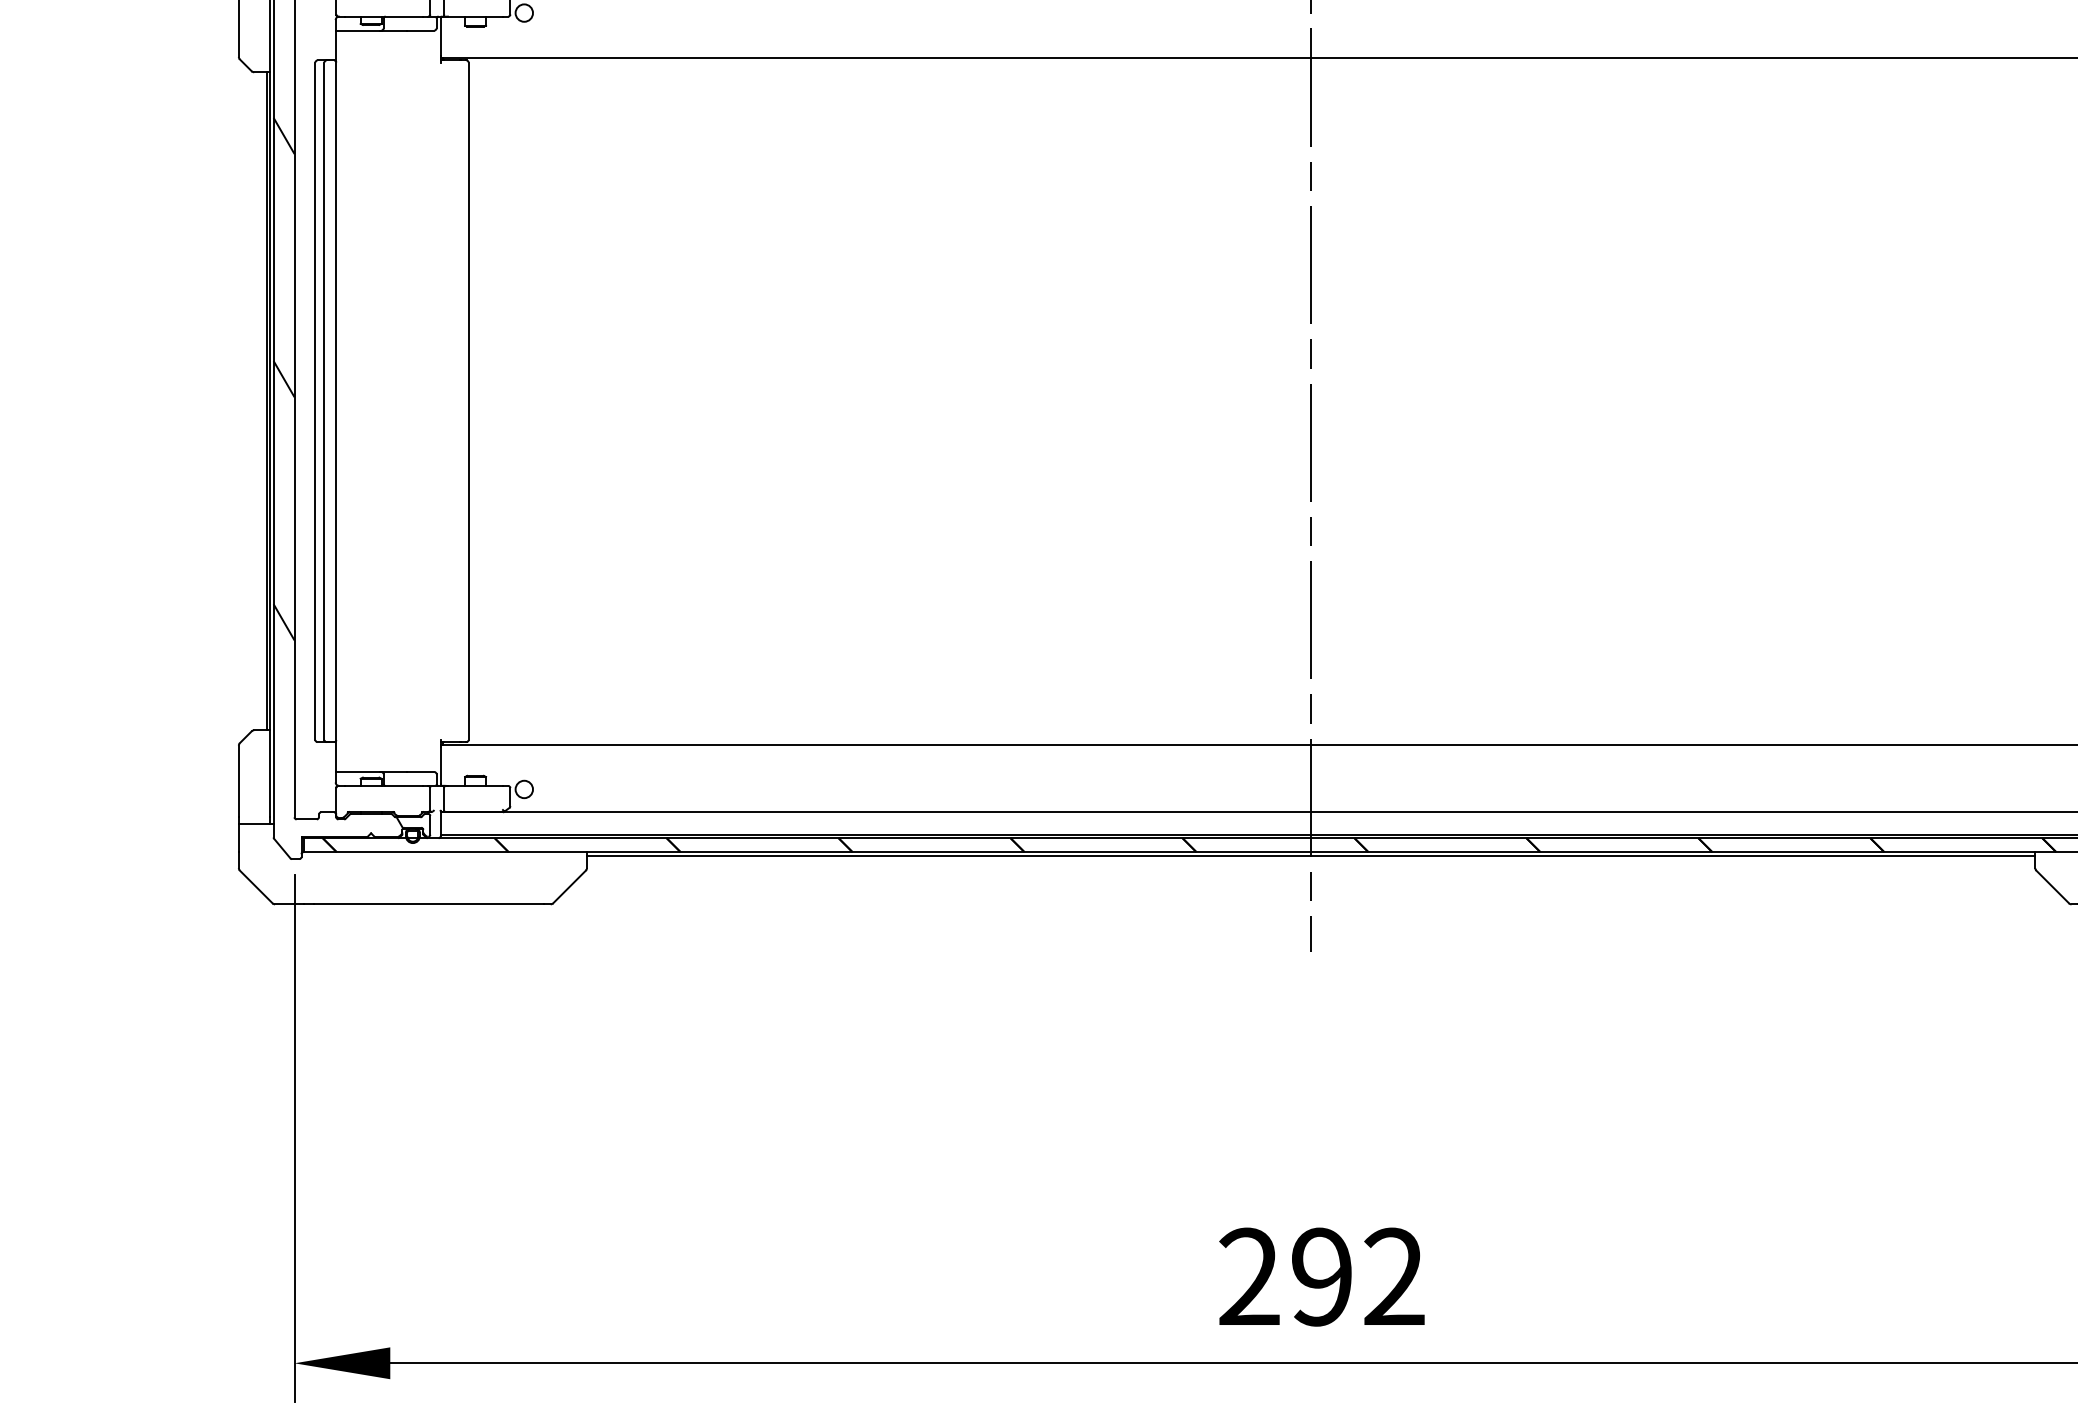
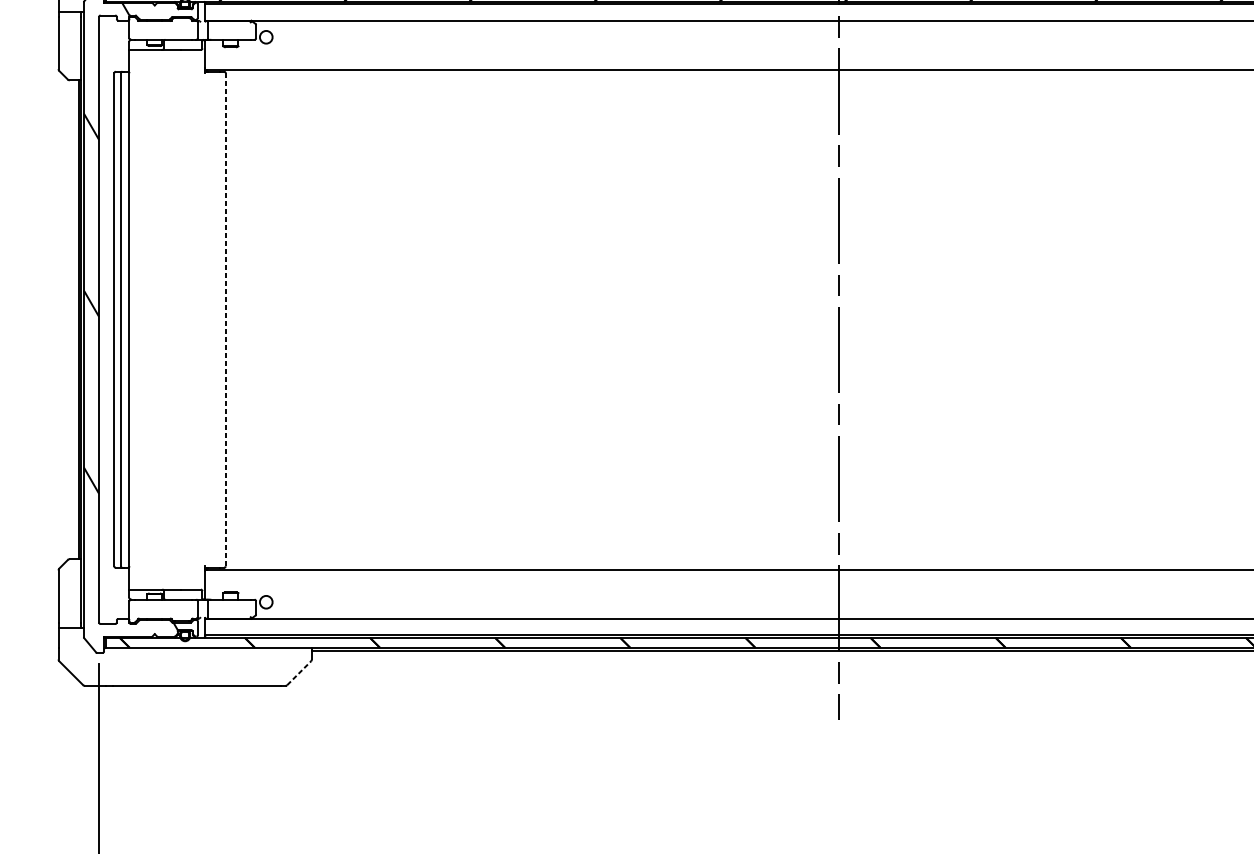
line: (468, 401) -> (225, 319), solid -> dashed
line: (569, 886) -> (299, 672), solid -> dashed

